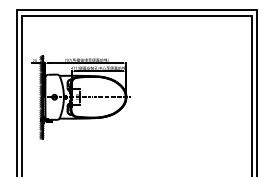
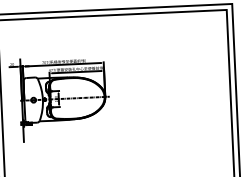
hatch: (41, 97) -> (20, 101), removed

